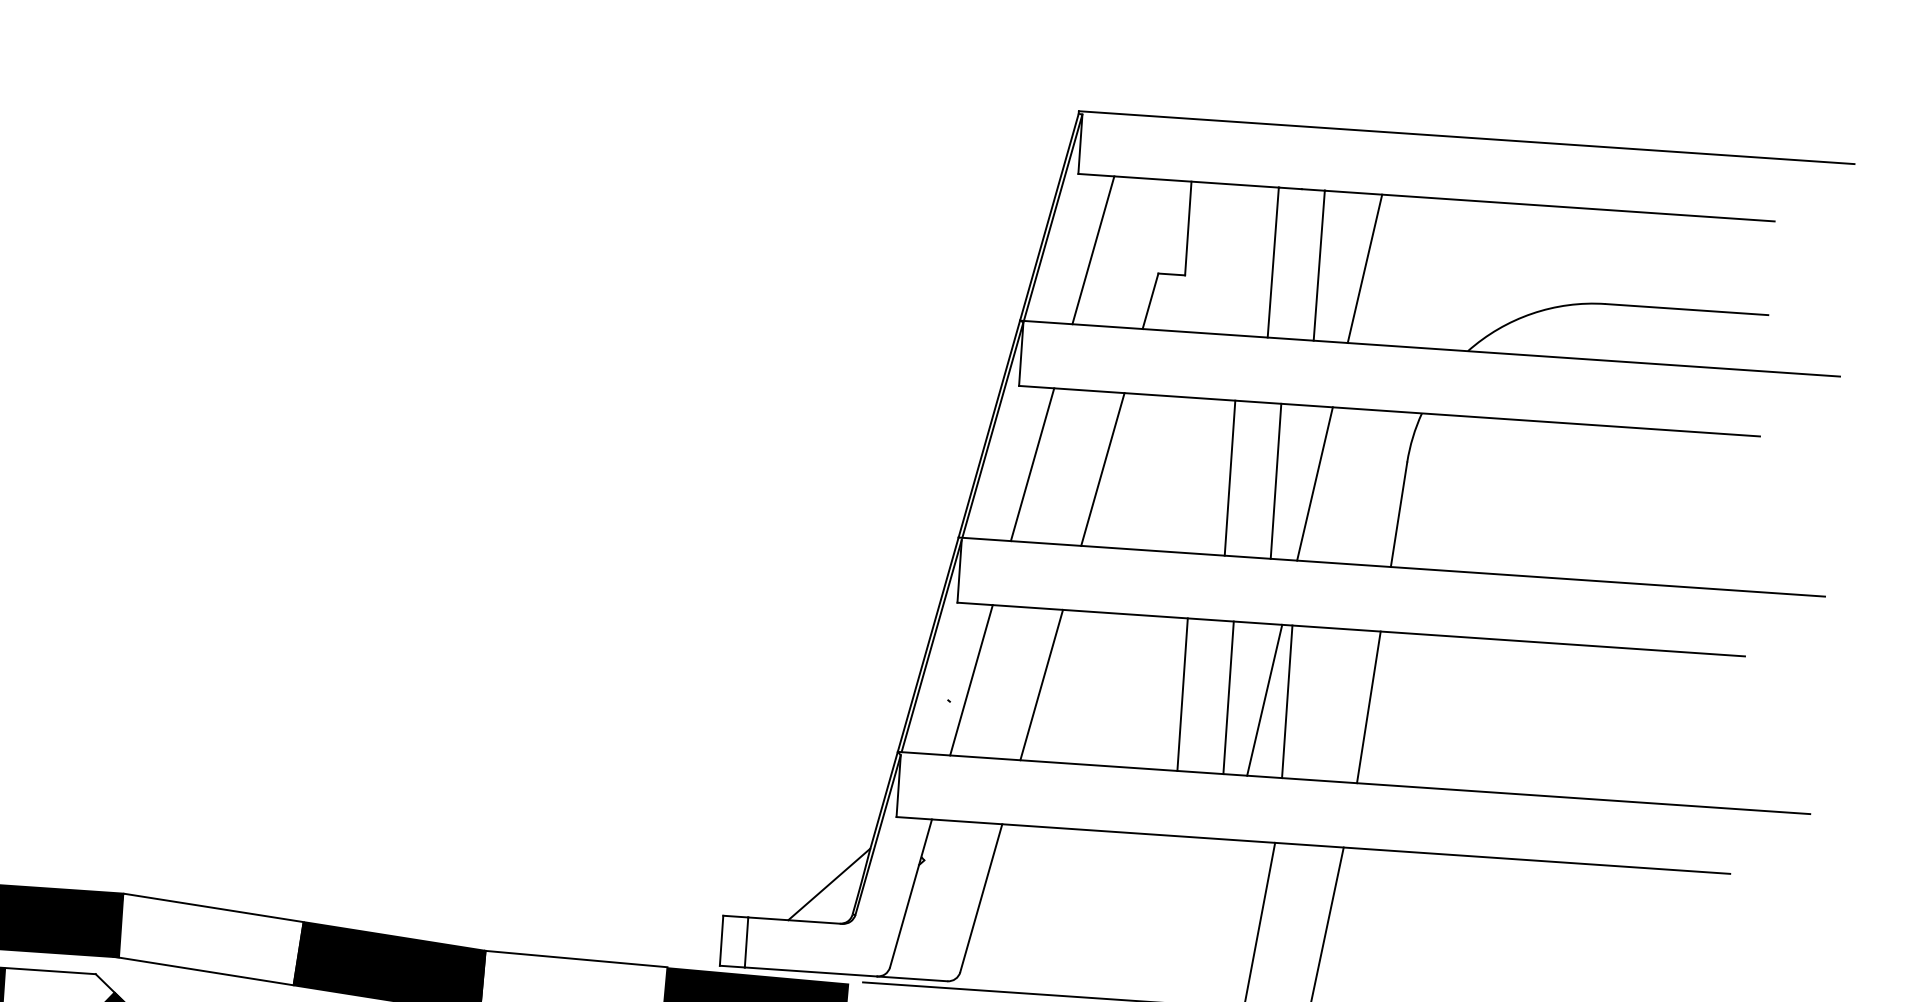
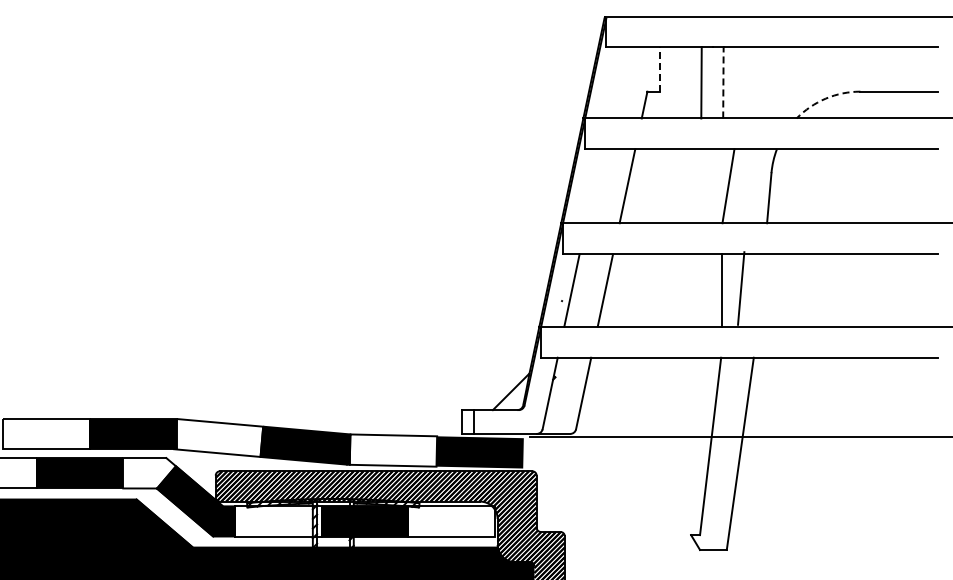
line: (1189, 226) -> (660, 68), solid -> dashed
line: (1092, 249) -> (615, 82), removed
line: (1319, 265) -> (723, 82), solid -> dashed
line: (1363, 268) -> (744, 82), removed
arc: (1531, 313) -> (825, 98), solid -> dashed
line: (1031, 464) -> (593, 186), removed
line: (1228, 478) -> (687, 186), removed
line: (1275, 481) -> (709, 186), removed
line: (1182, 694) -> (672, 290), removed
line: (1228, 697) -> (694, 290), removed
line: (1264, 700) -> (711, 290), removed
line: (1369, 707) -> (741, 288), moved

